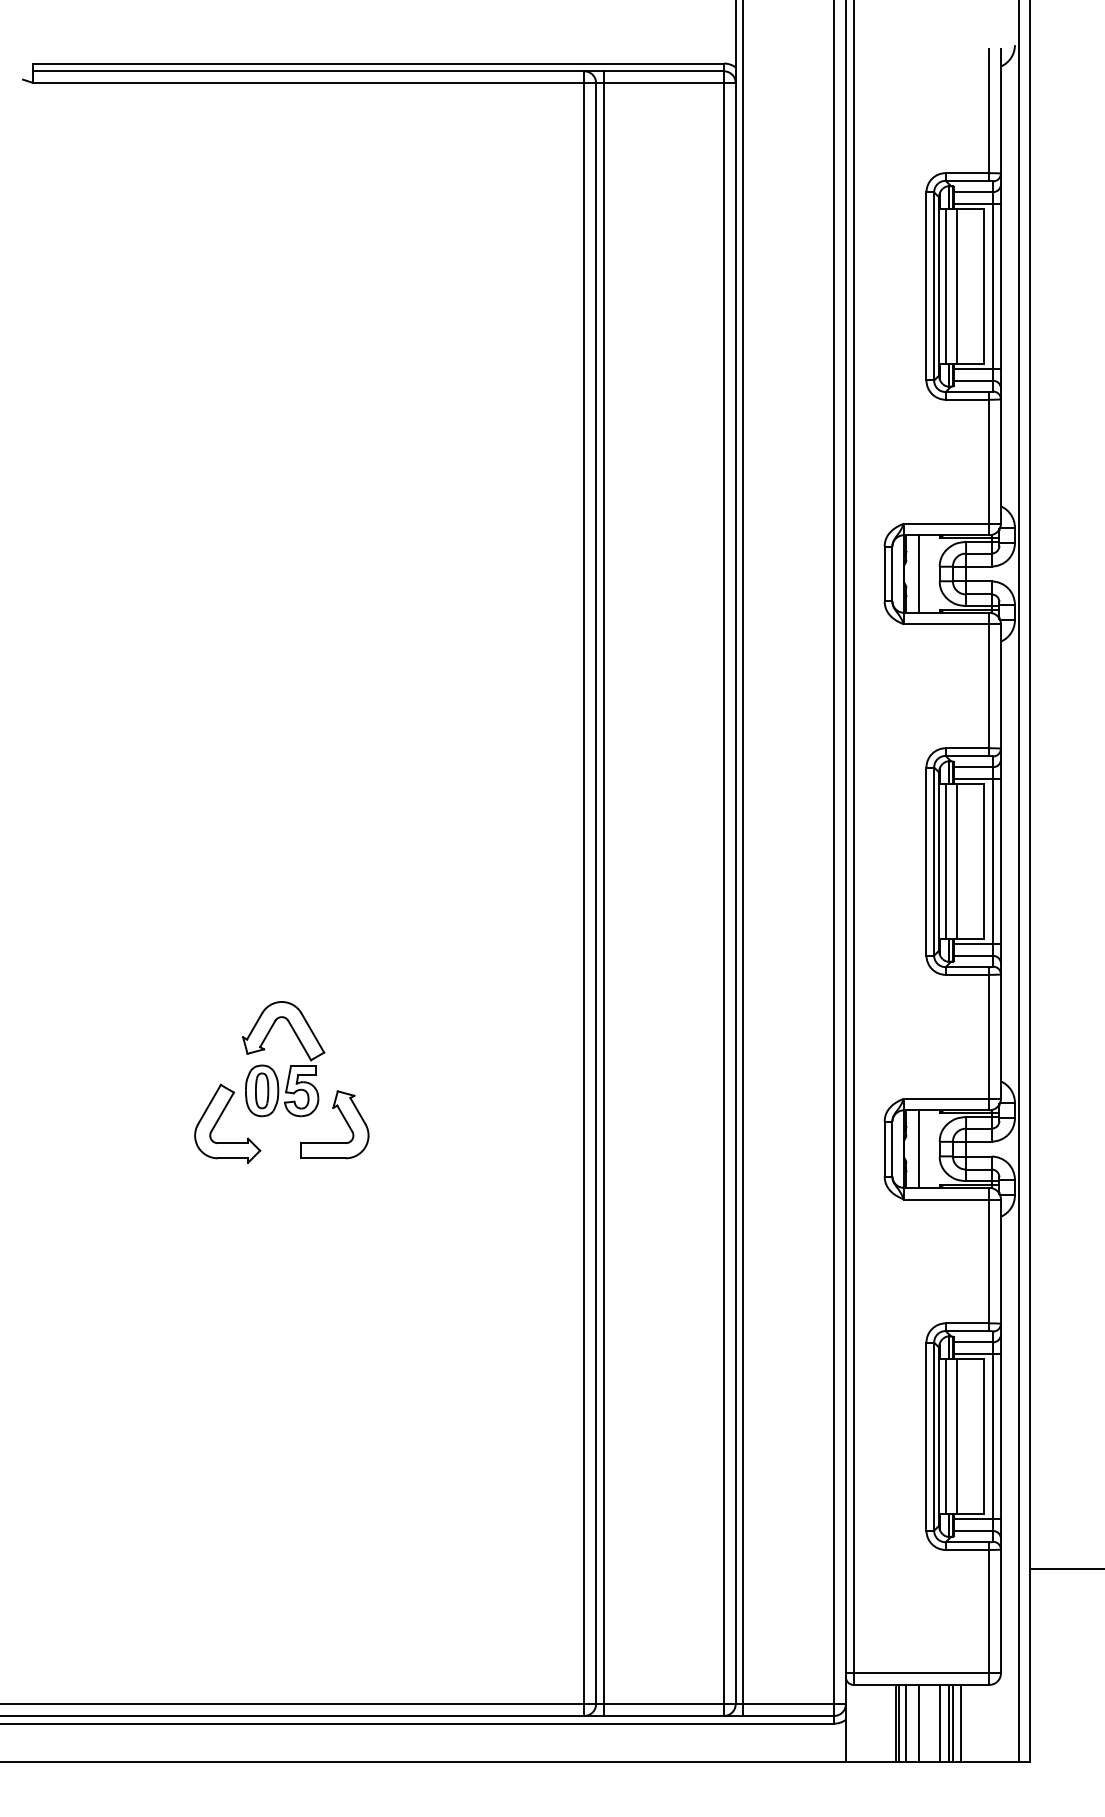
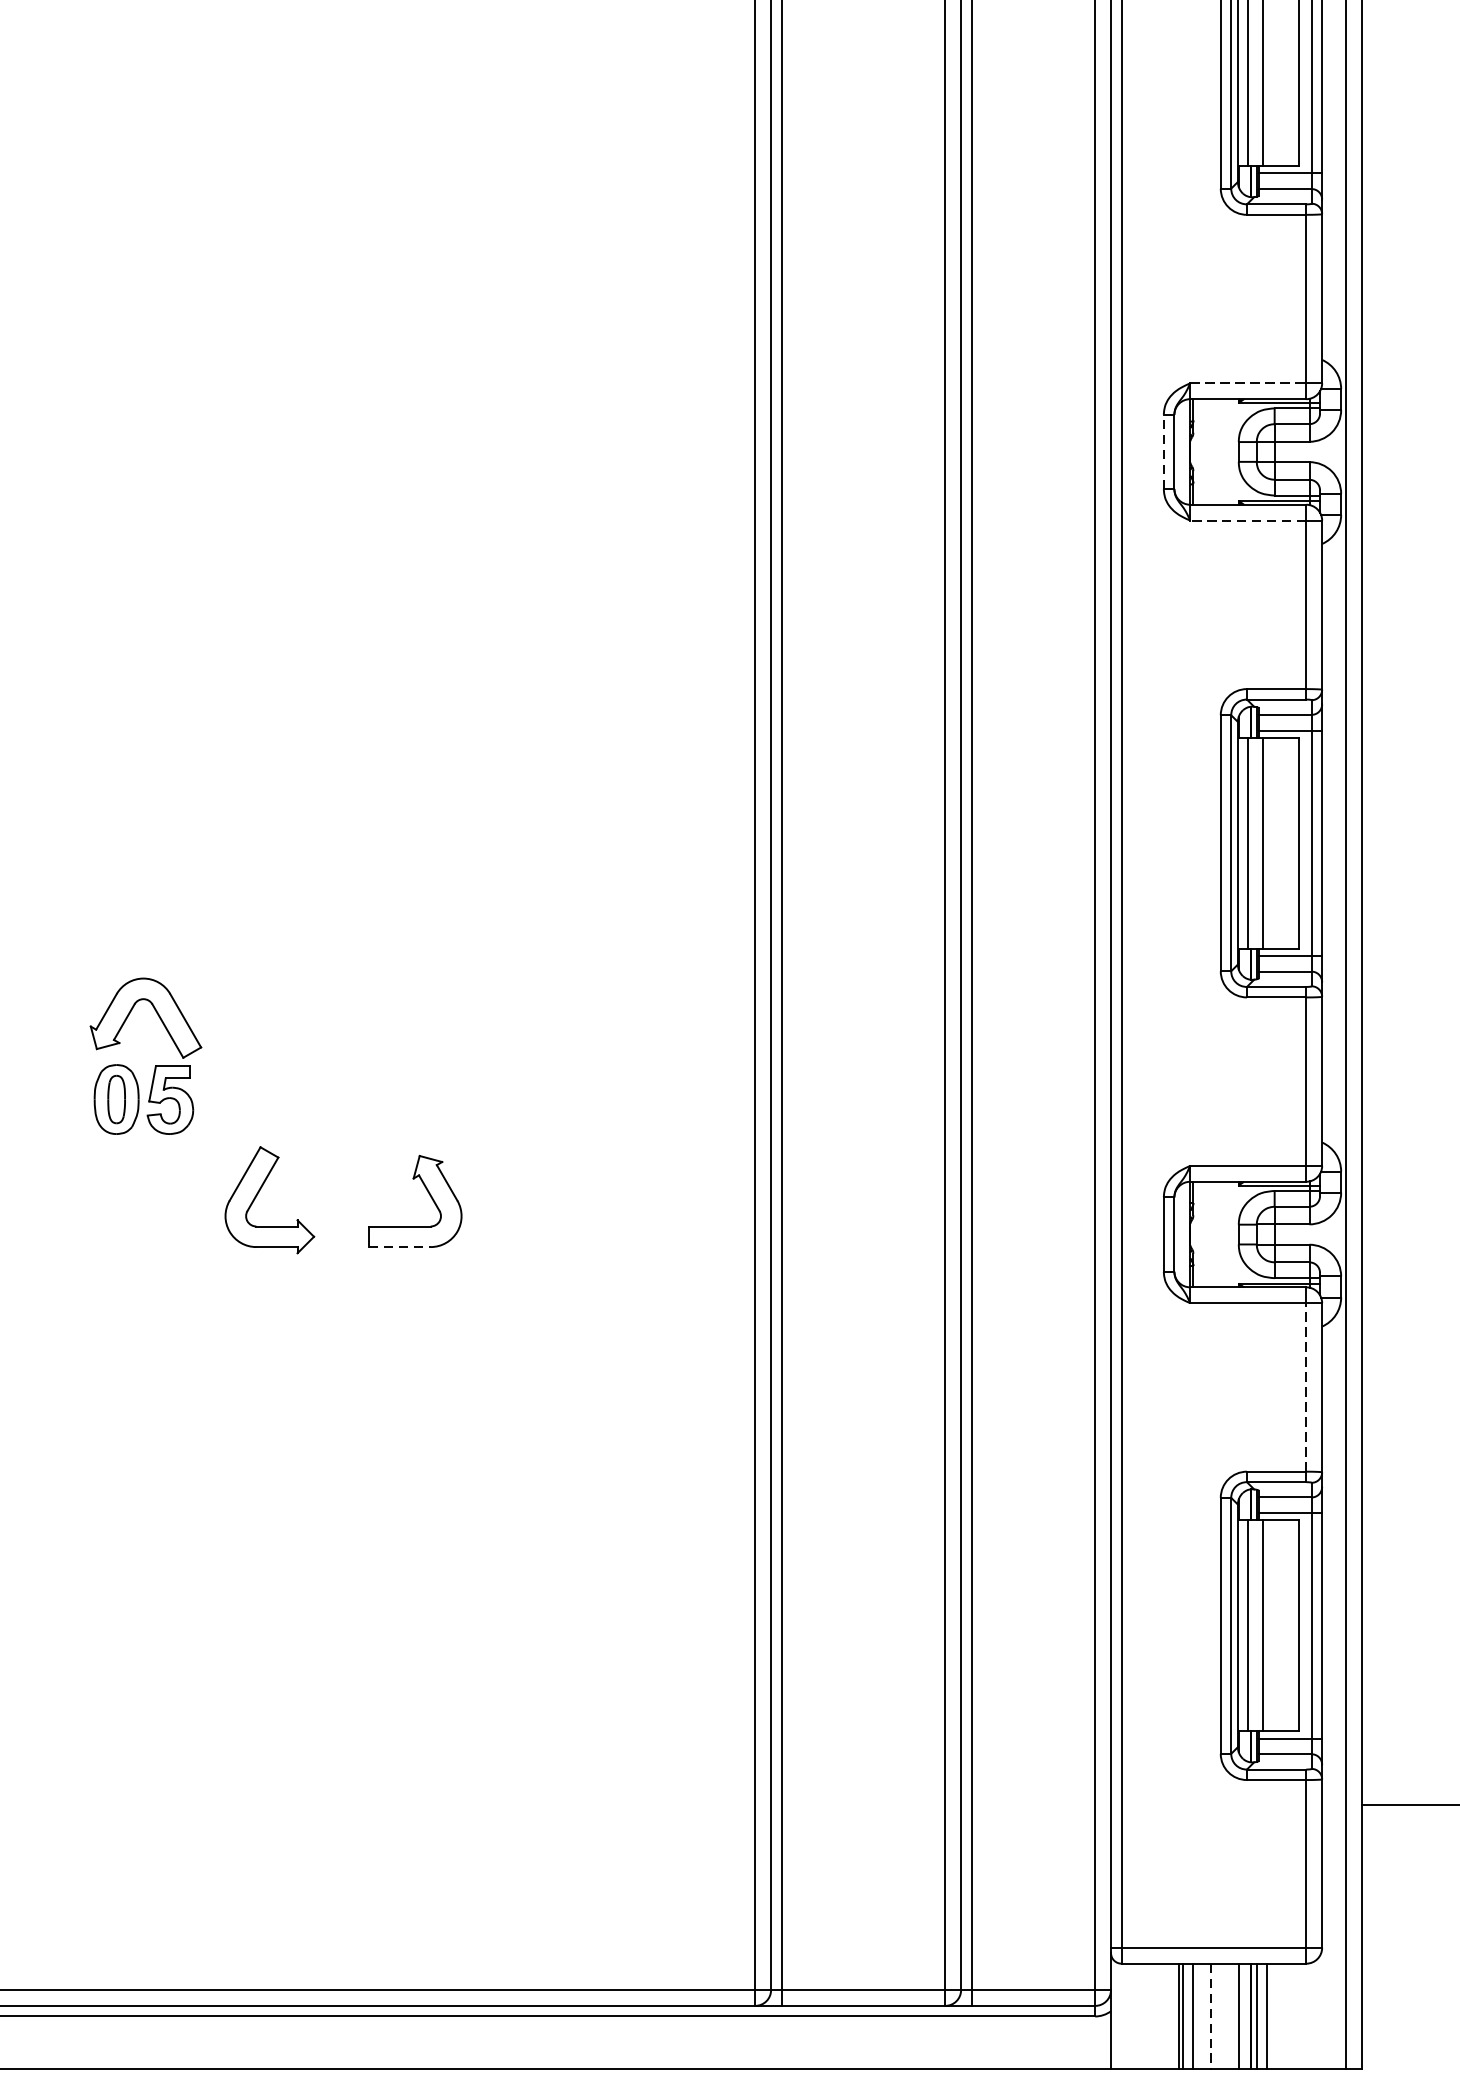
line: (946, 523) -> (1248, 383), solid -> dashed
line: (884, 573) -> (1163, 451), solid -> dashed
line: (919, 573) -> (1211, 451), removed
line: (946, 624) -> (1248, 520), solid -> dashed
part: (290, 1065) -> (155, 1064), moved
line: (919, 1148) -> (1211, 1233), removed
line: (323, 1158) -> (400, 1247), solid -> dashed
line: (989, 1261) -> (1306, 1387), solid -> dashed
line: (919, 1723) -> (1211, 2016), solid -> dashed

